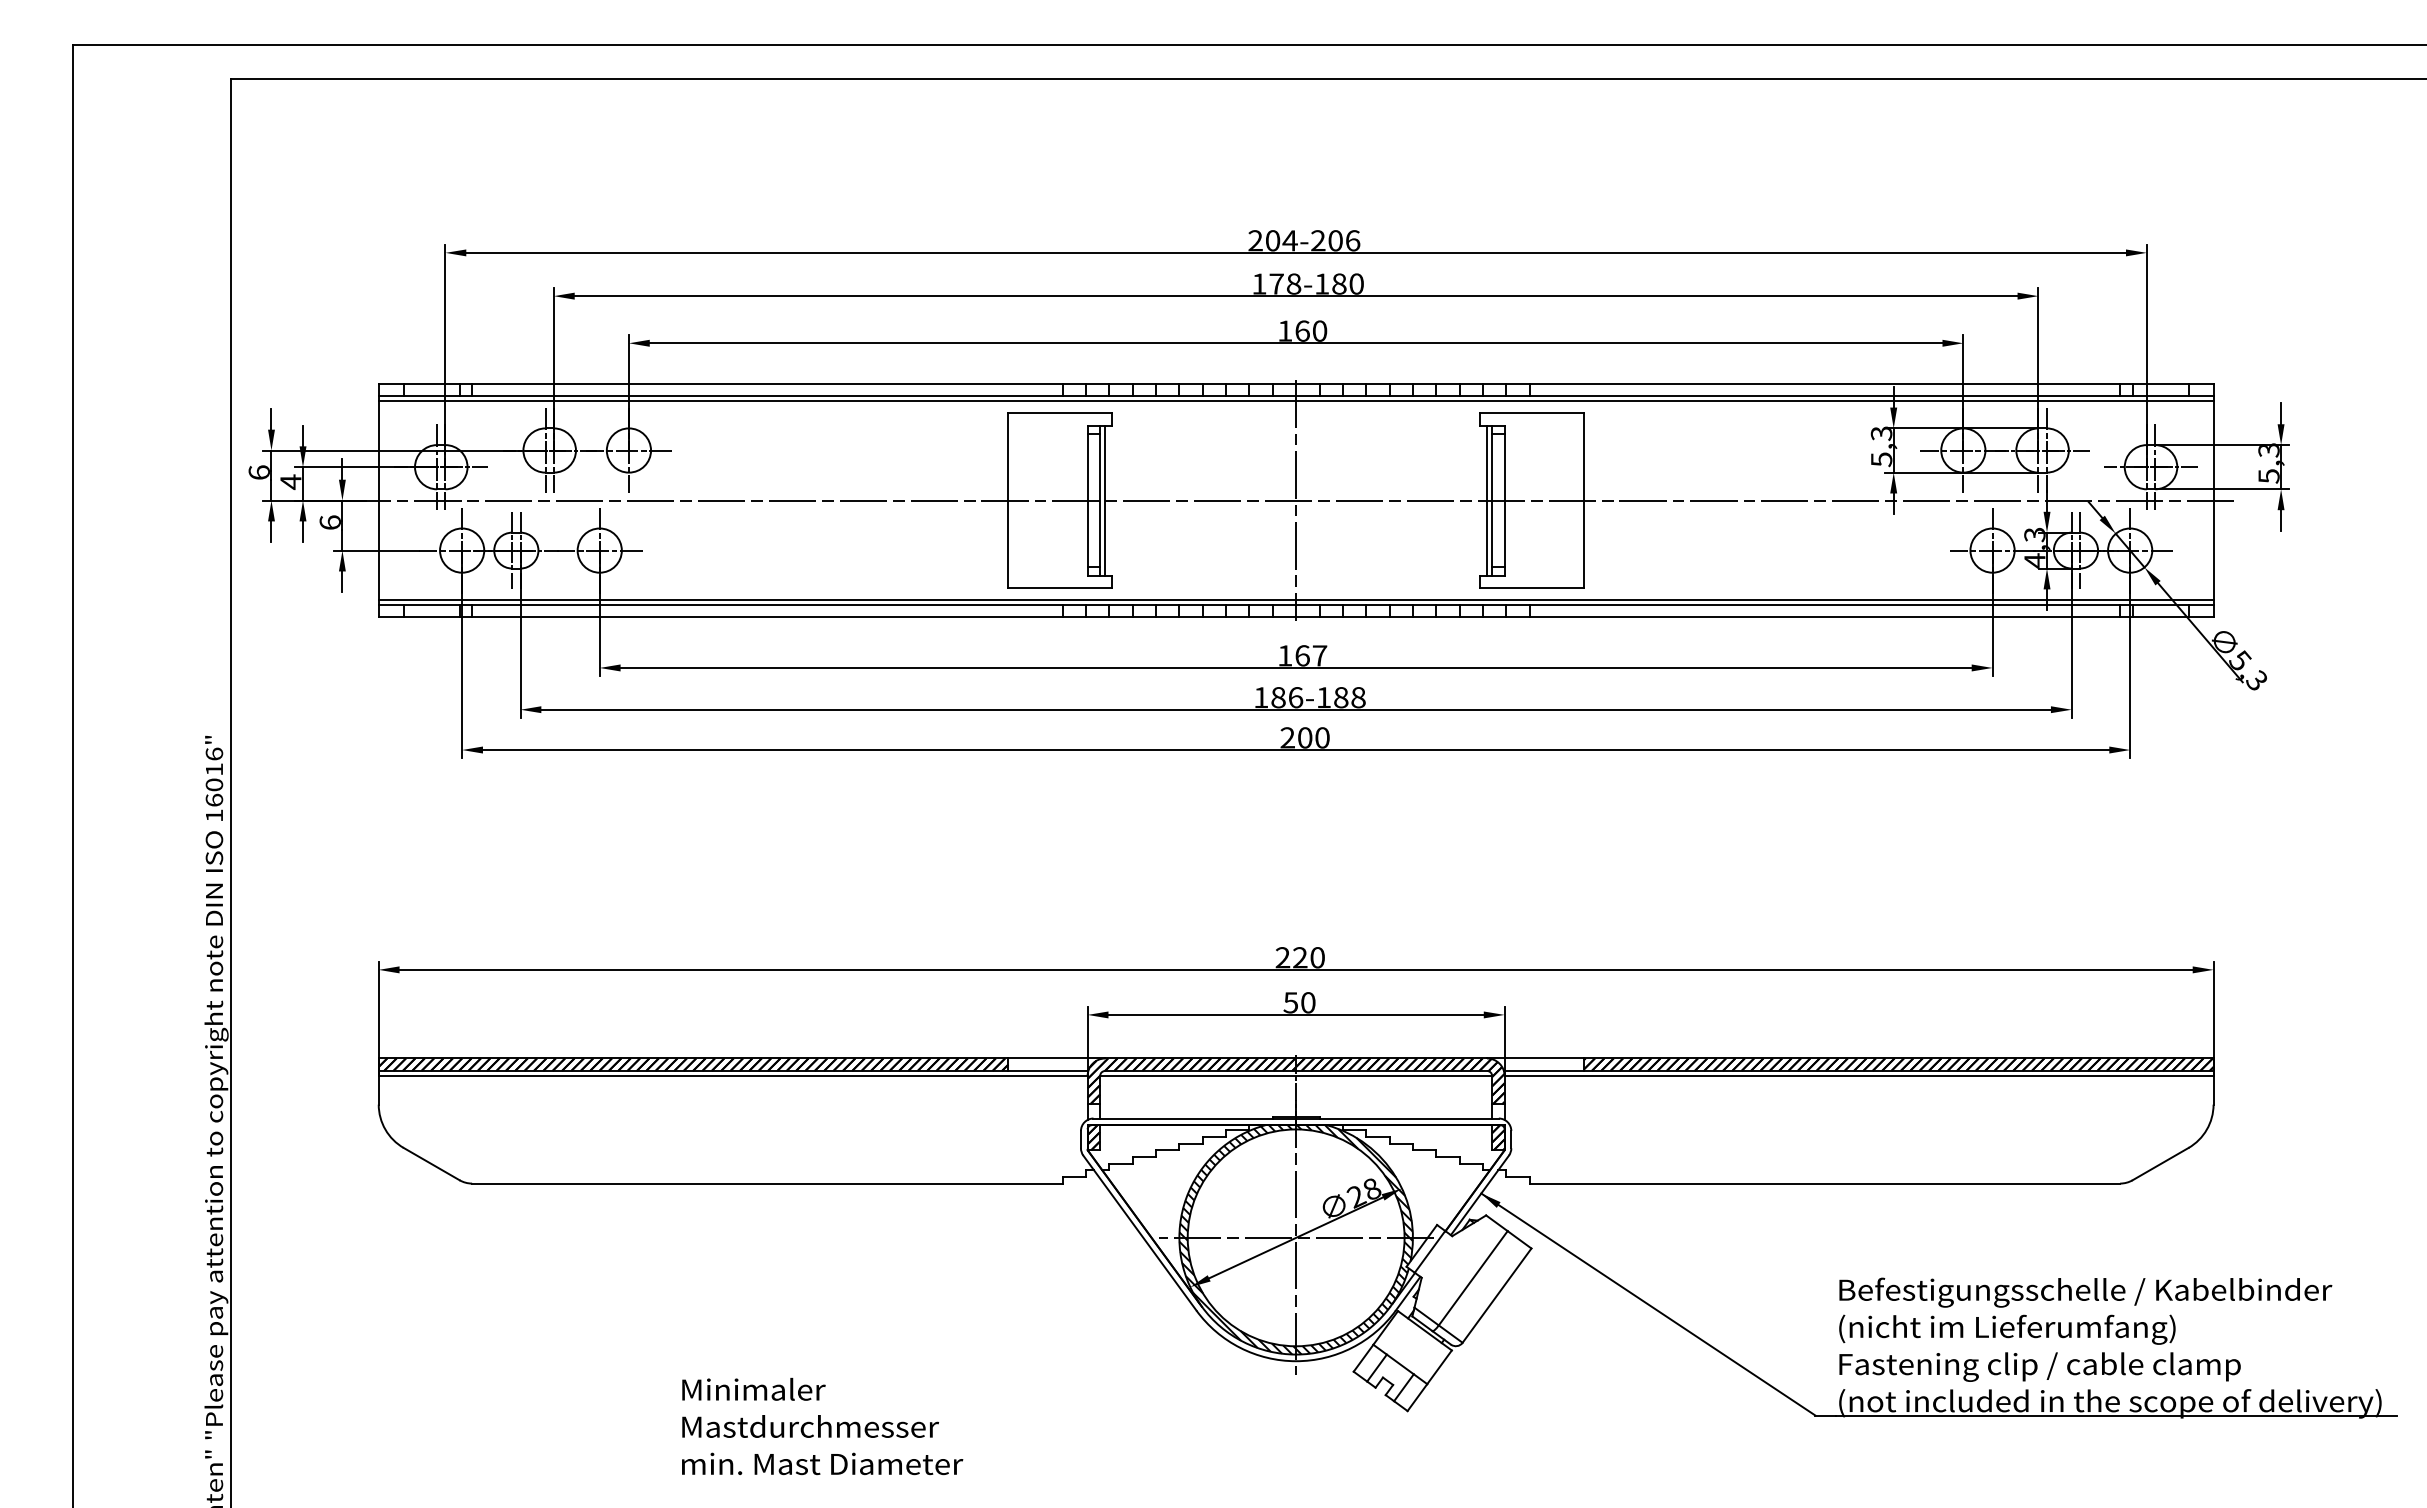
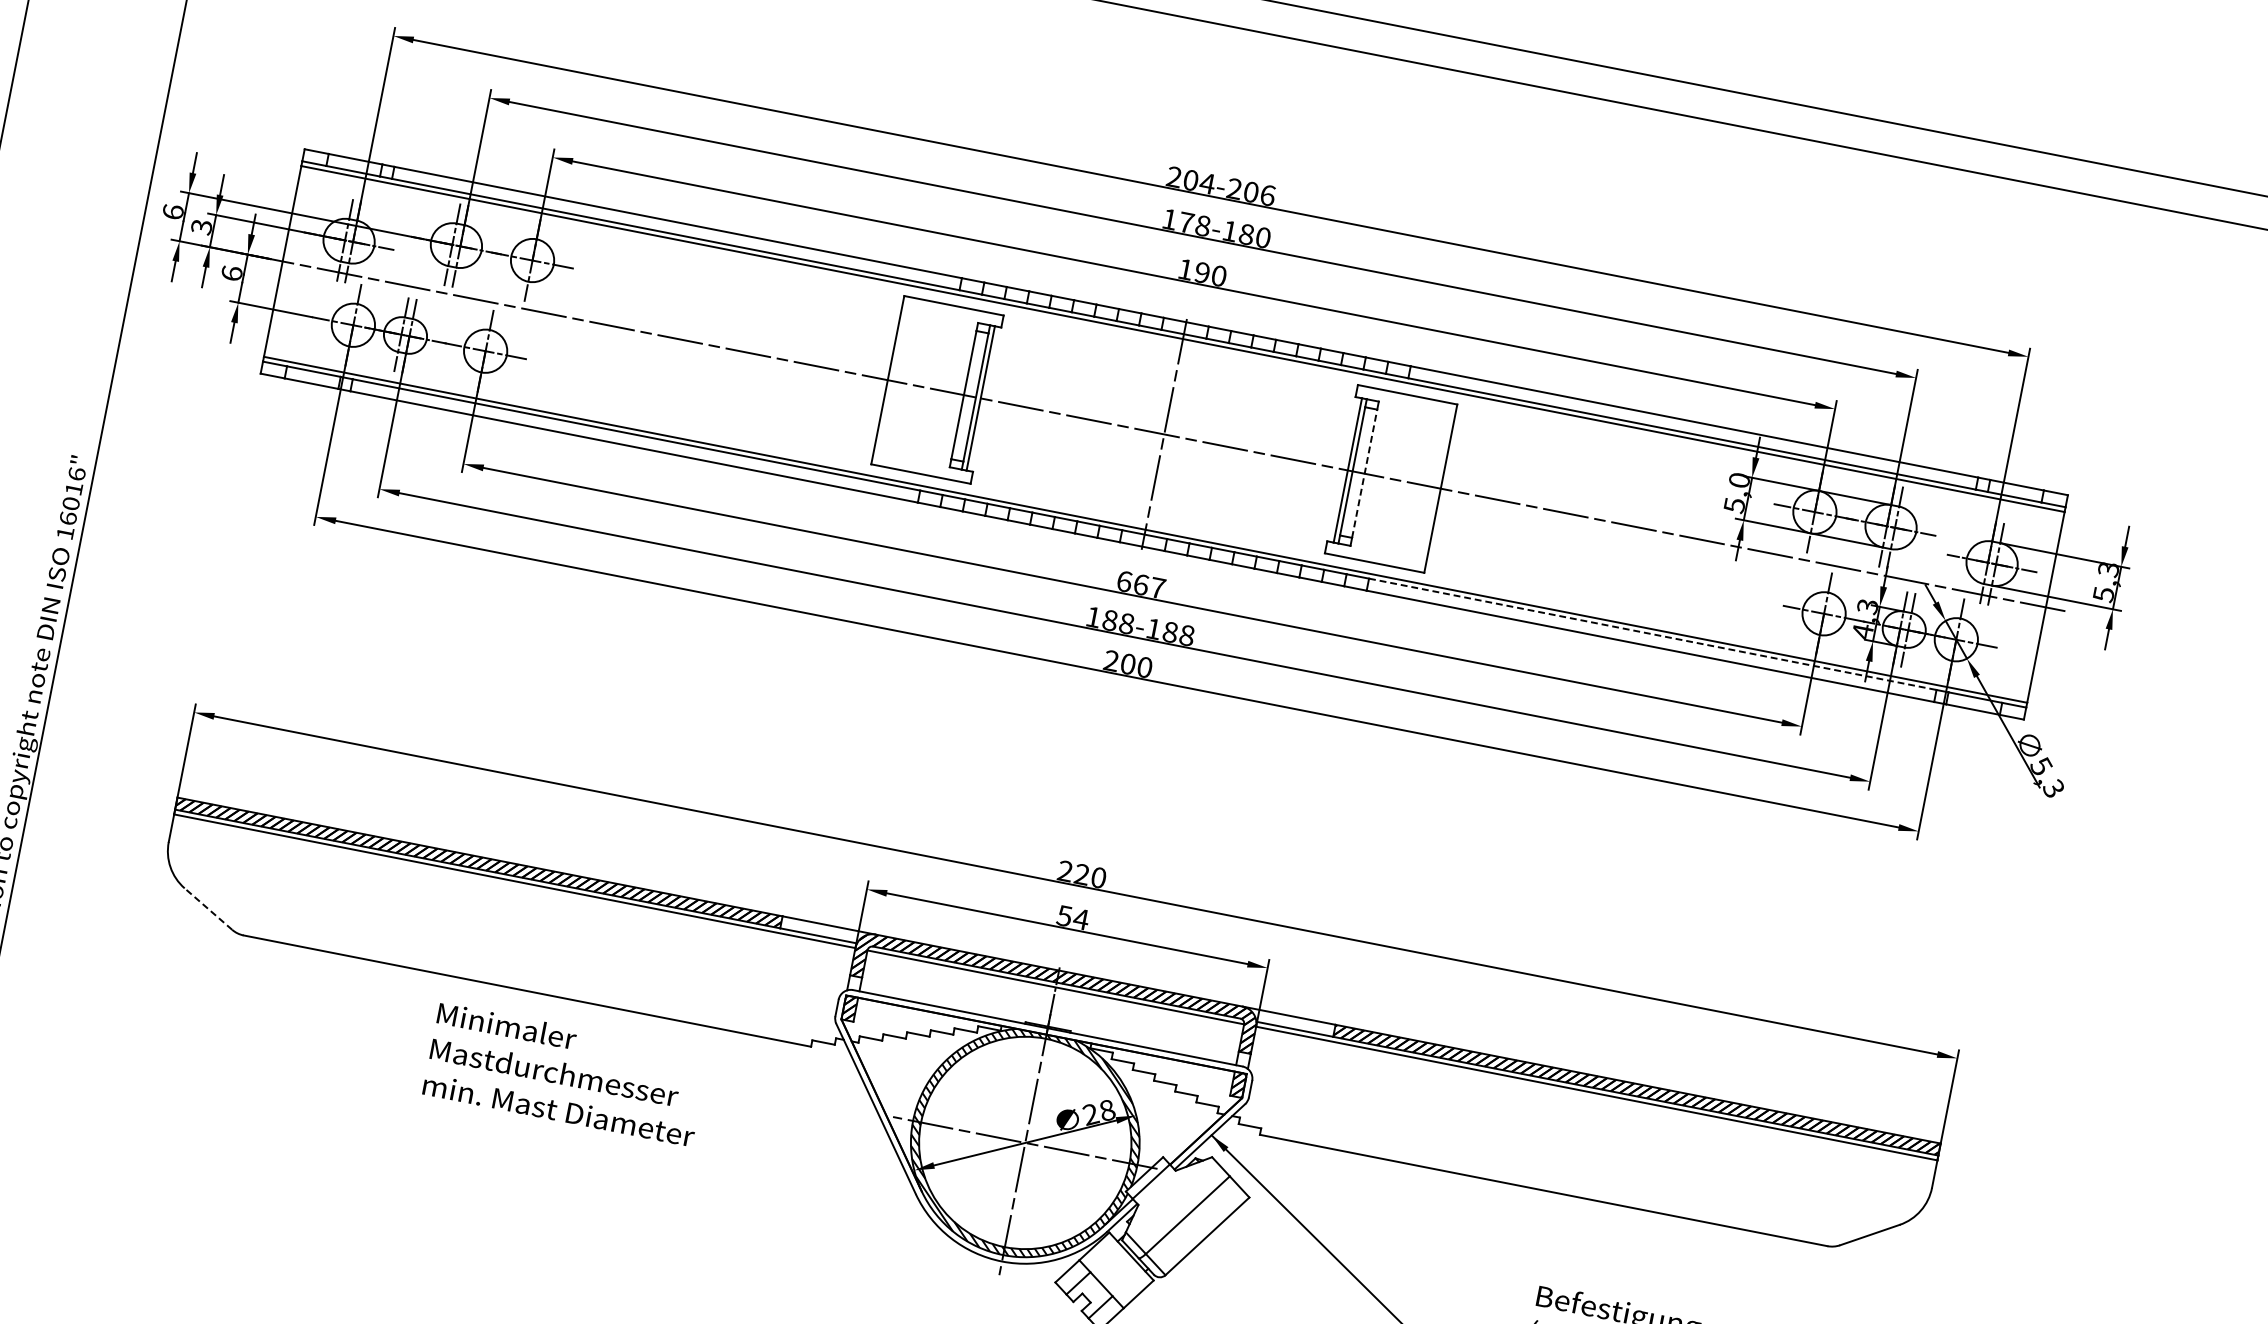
text: (1302, 330) -> (1202, 272), 160 -> 190
text: (1881, 433) -> (1739, 480), 5,3 -> 5,0
text: (290, 482) -> (201, 227), 4 -> 3
line: (1504, 500) -> (1364, 473), solid -> dashed
line: (1825, 604) -> (1653, 634), solid -> dashed
text: (1285, 655) -> (1124, 581), 167 -> 667
text: (1295, 697) -> (1126, 623), 186-188 -> 188-188
text: (1308, 1002) -> (1081, 919), 50 -> 54
line: (431, 1163) -> (208, 908), solid -> dashed
text: (822, 1426) -> (566, 1074), moved

